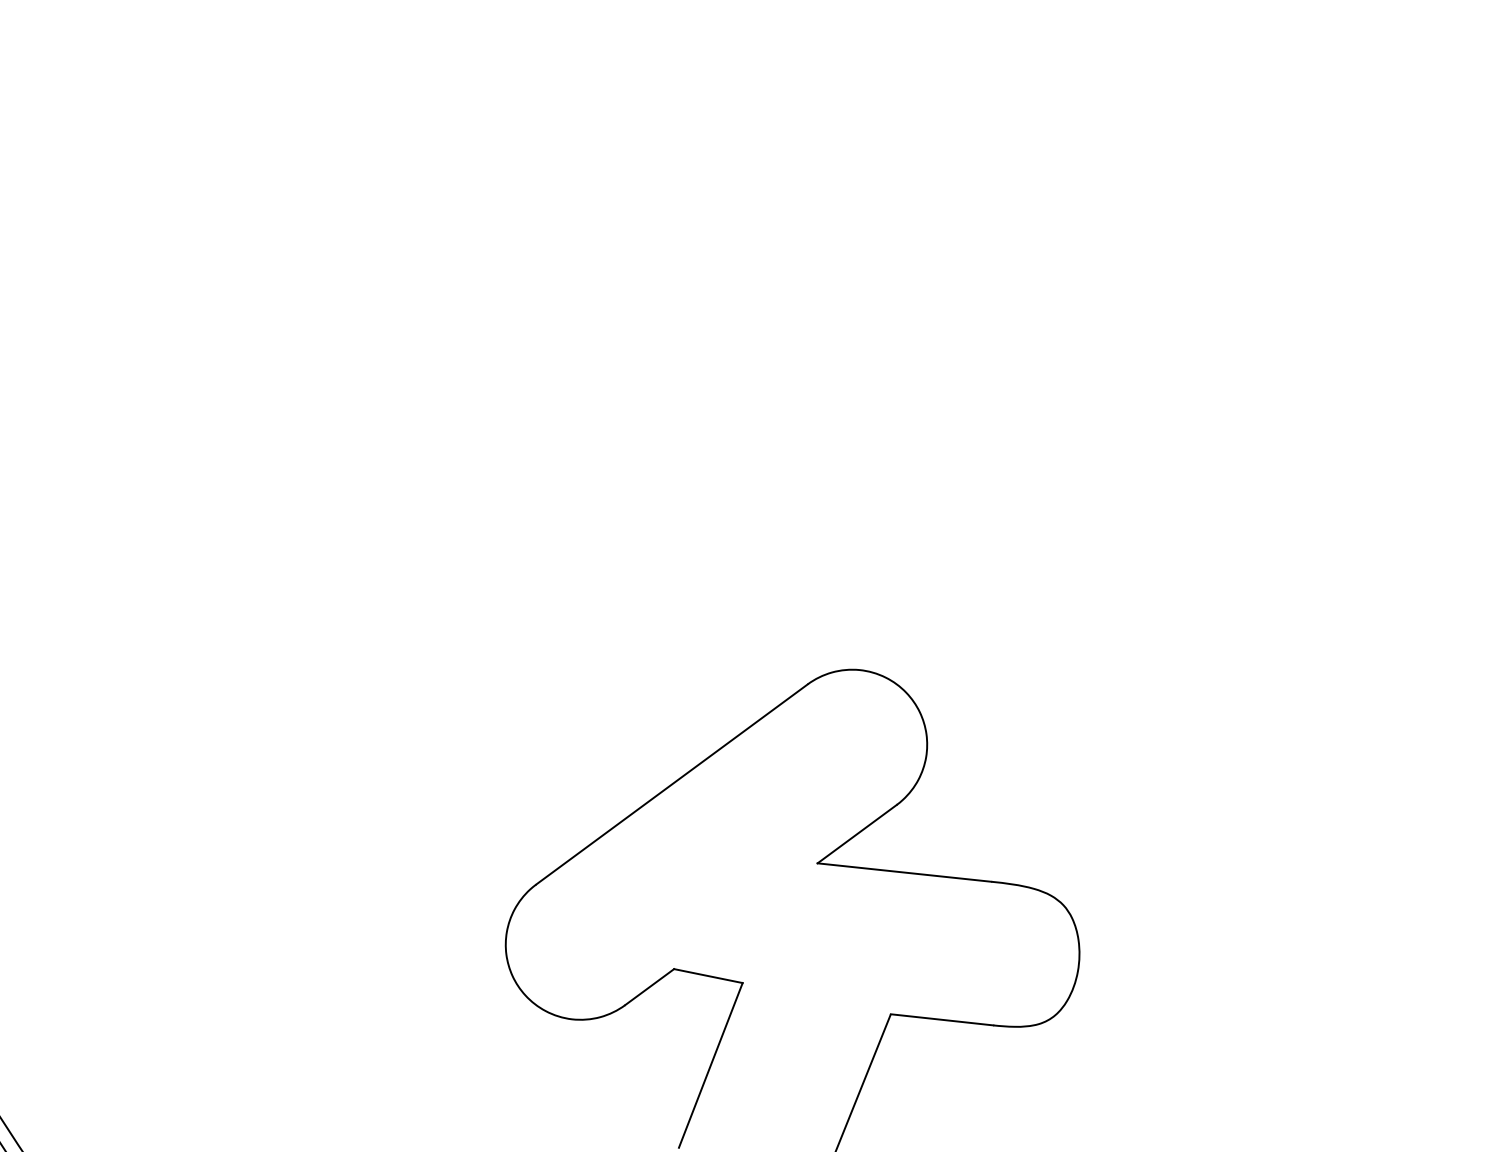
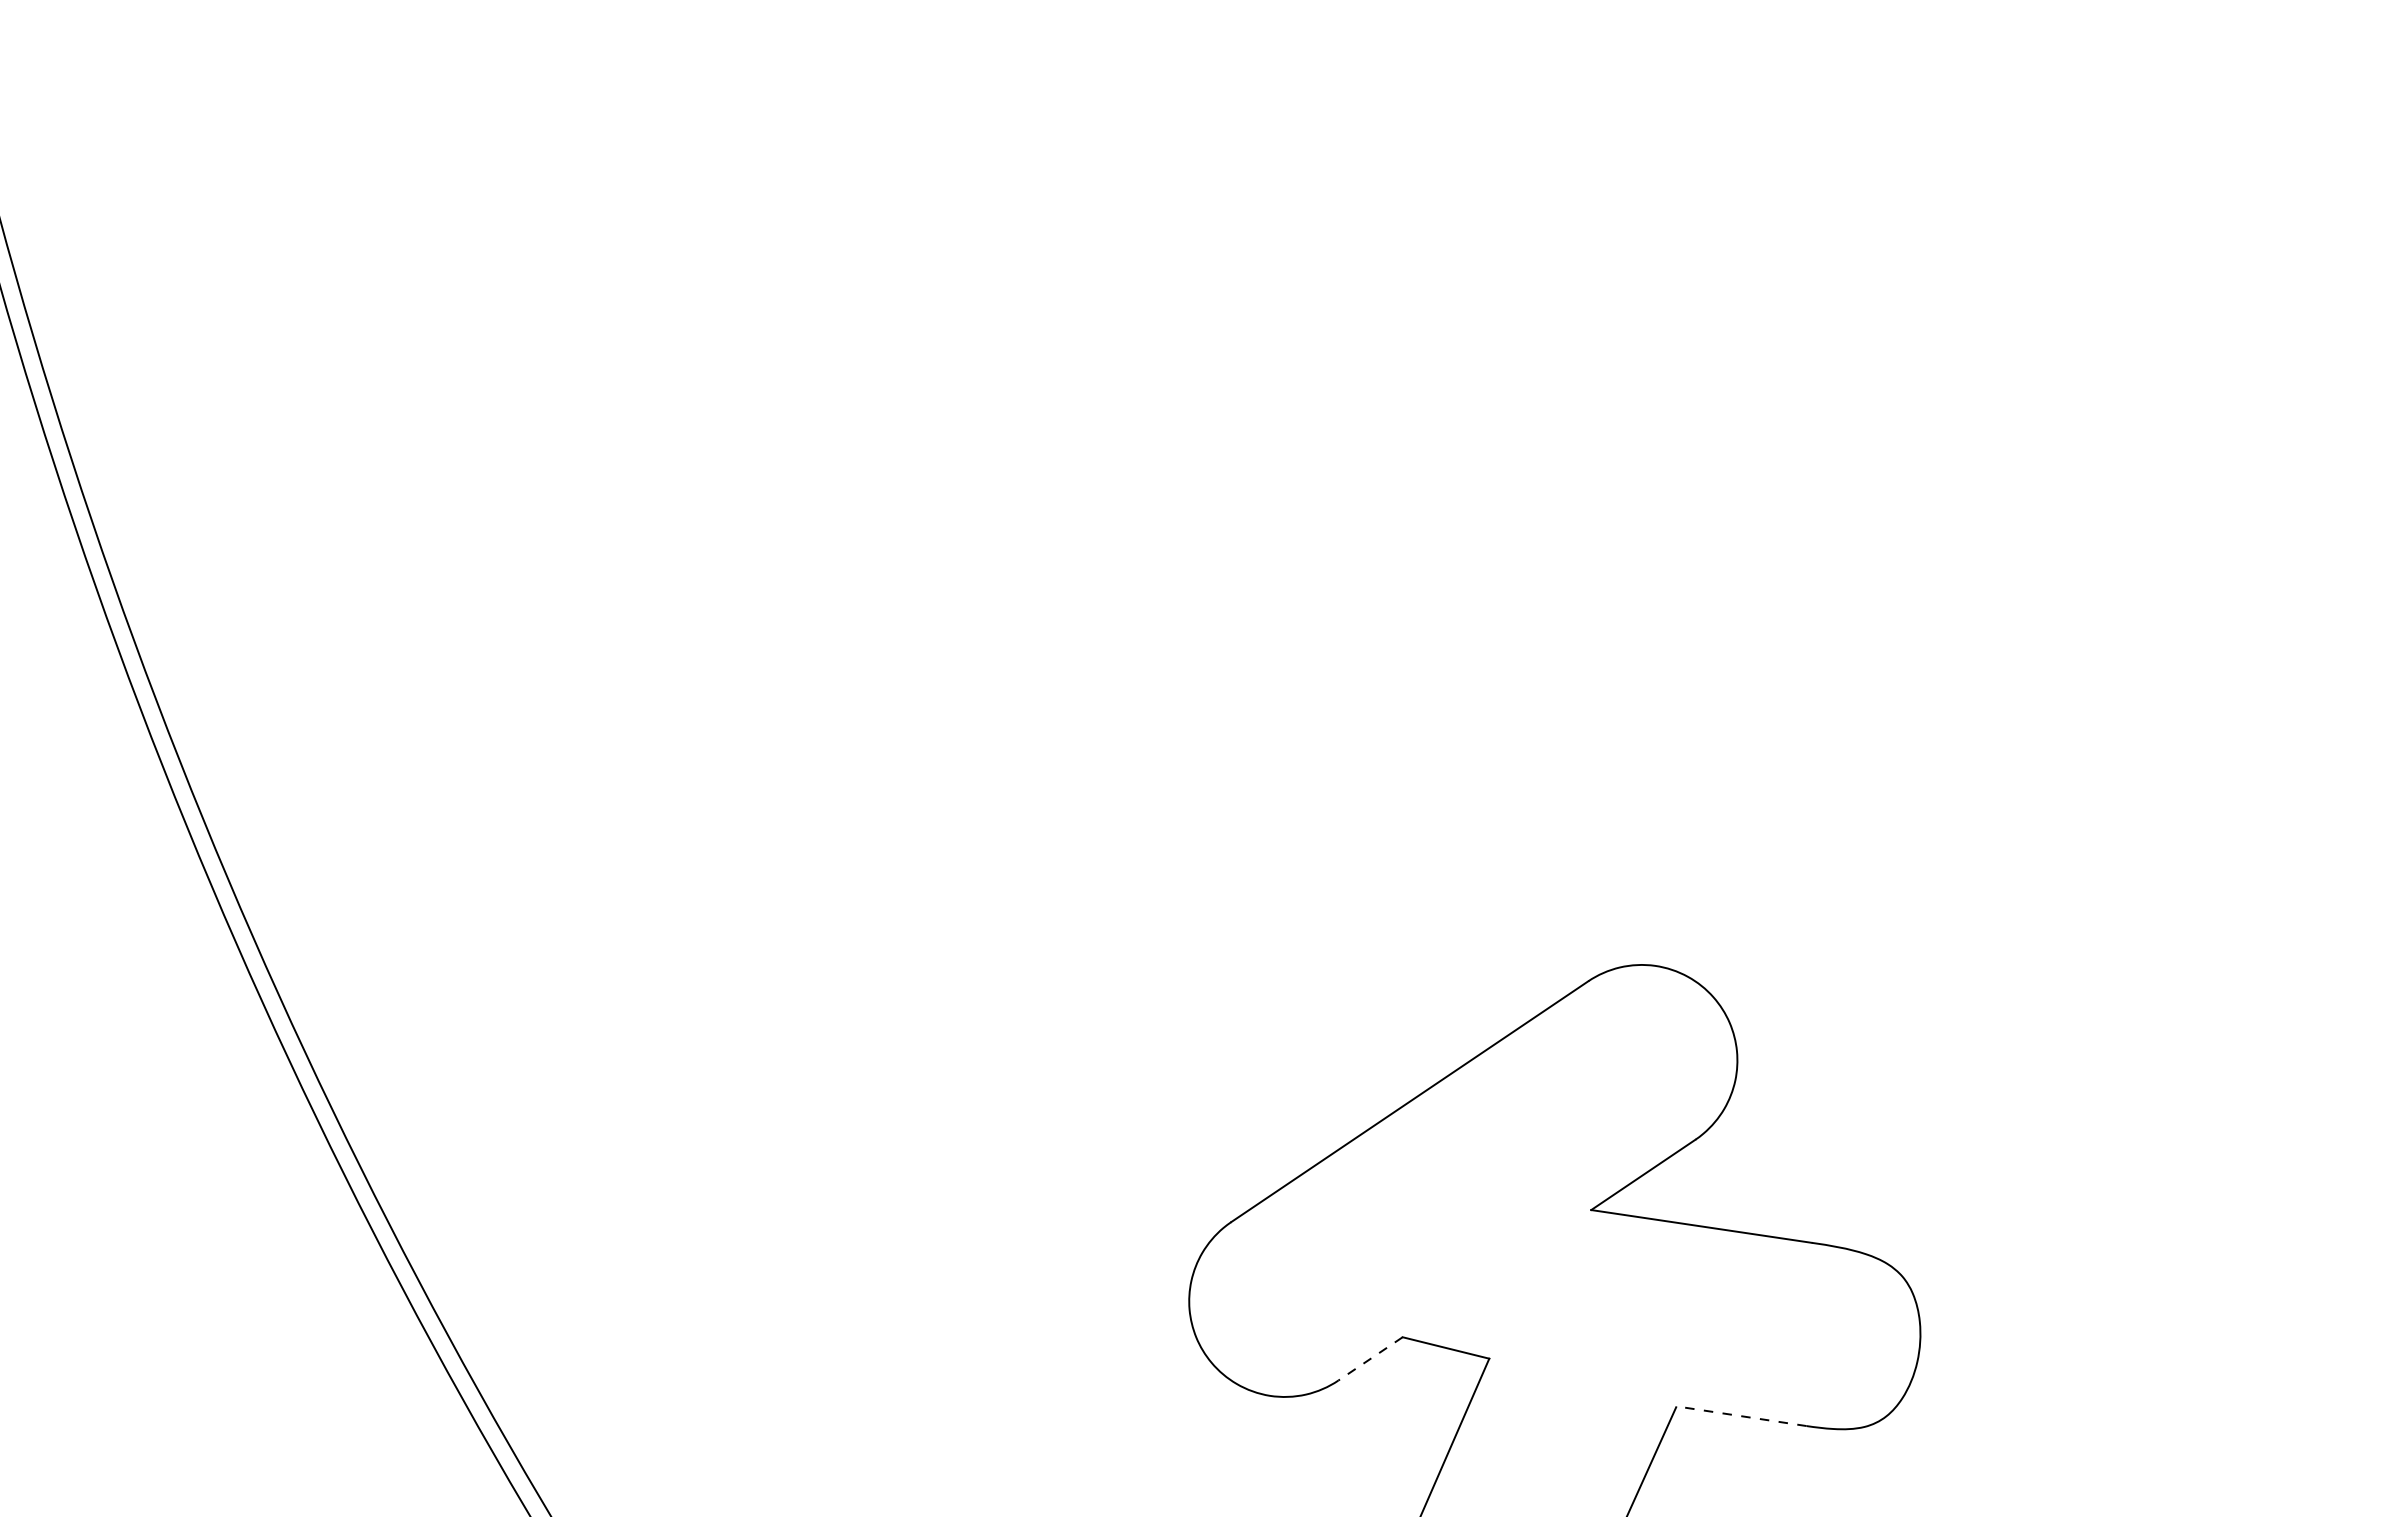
line: (649, 986) -> (1370, 1358), solid -> dashed
line: (942, 1020) -> (1741, 1416), solid -> dashed

